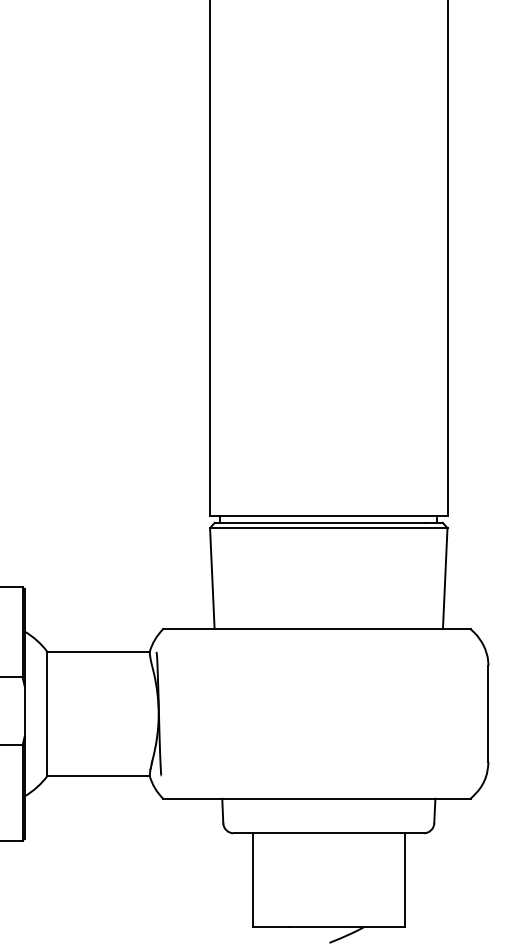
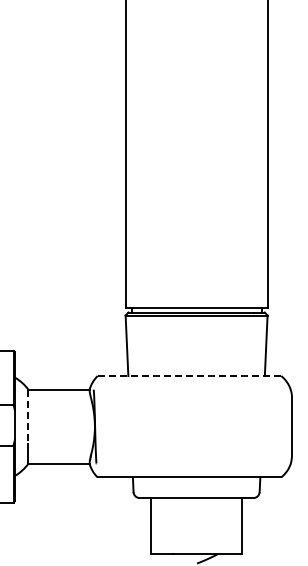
line: (316, 629) -> (189, 376), solid -> dashed
line: (47, 698) -> (28, 417), solid -> dashed

